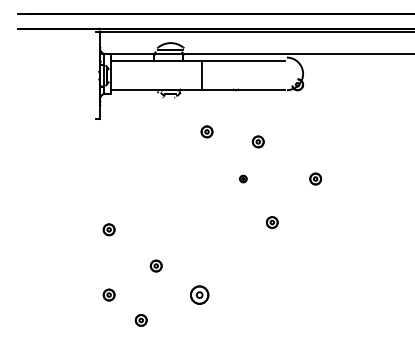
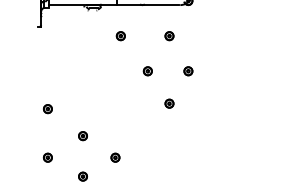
part: (258, 141) -> (169, 35), moved
part: (243, 178) -> (148, 70), size x1.67
part: (315, 178) -> (188, 70), moved
part: (199, 294) -> (115, 157), size x0.62
part: (140, 320) -> (82, 176), moved

